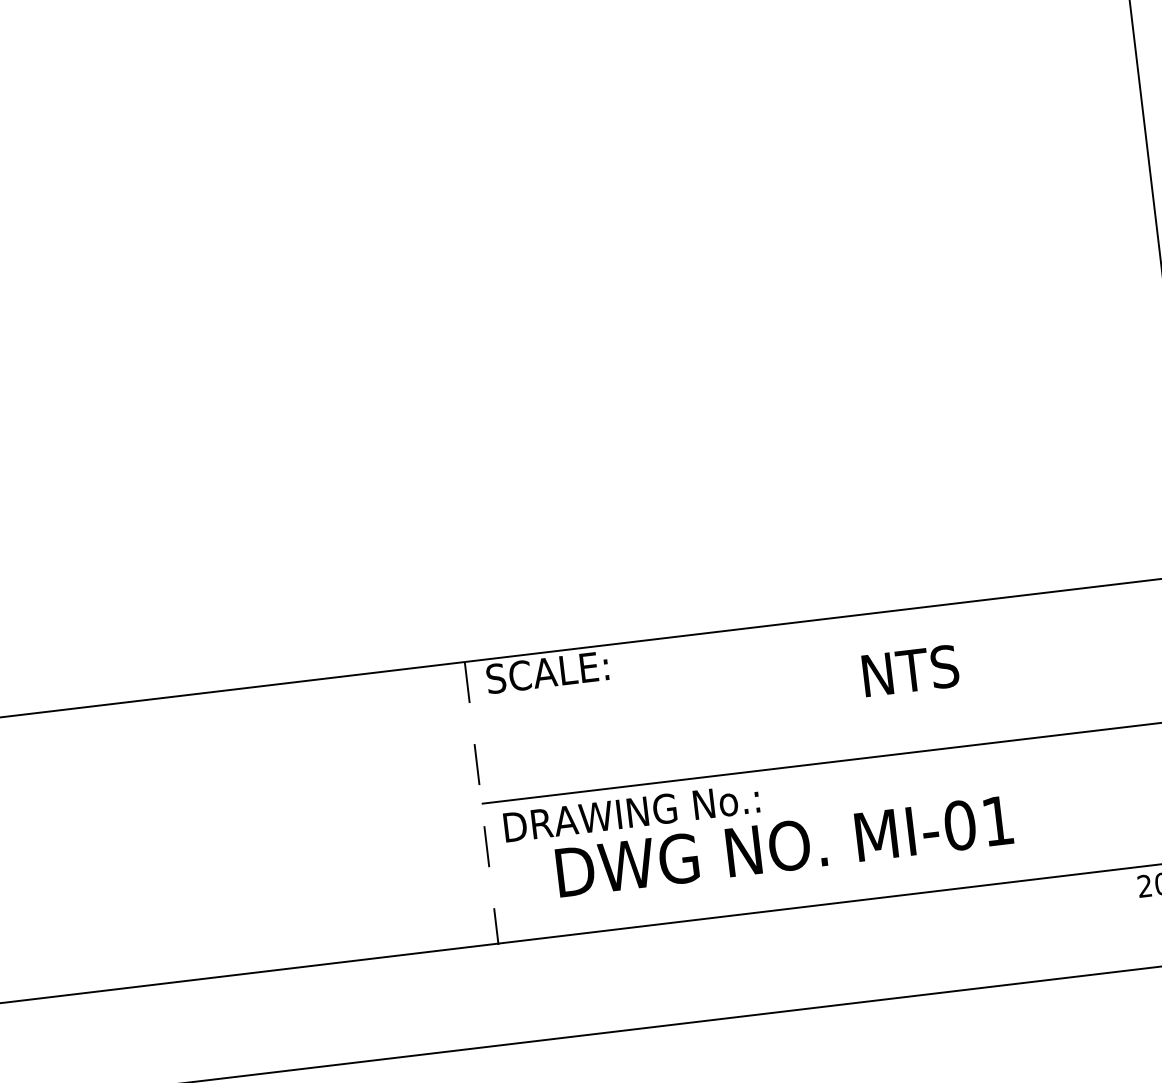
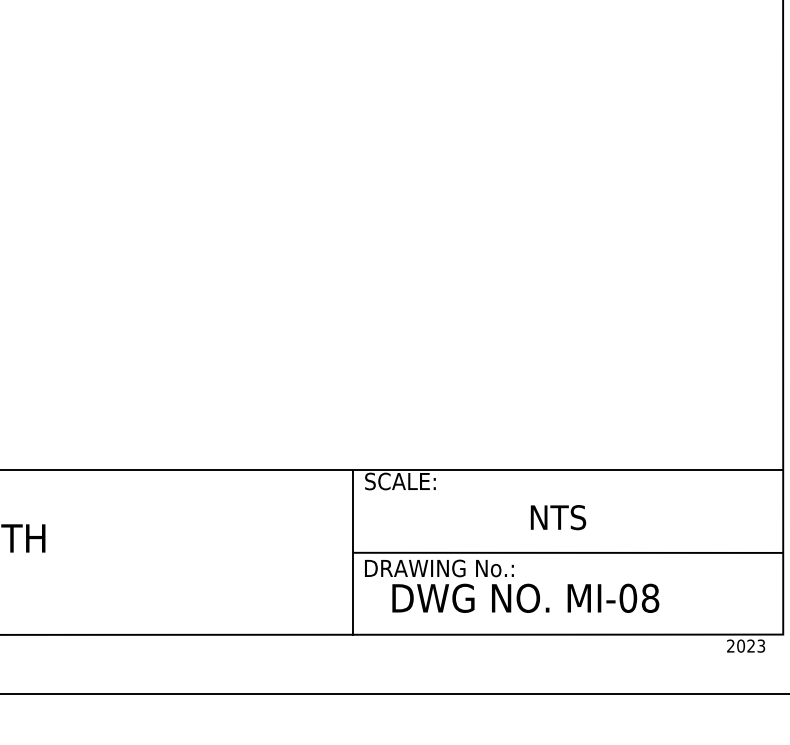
text: (910, 670) -> (558, 517), moved
line: (481, 803) -> (353, 552), dashed -> solid
text: (997, 819) -> (650, 597), MI-01 -> MI-08

